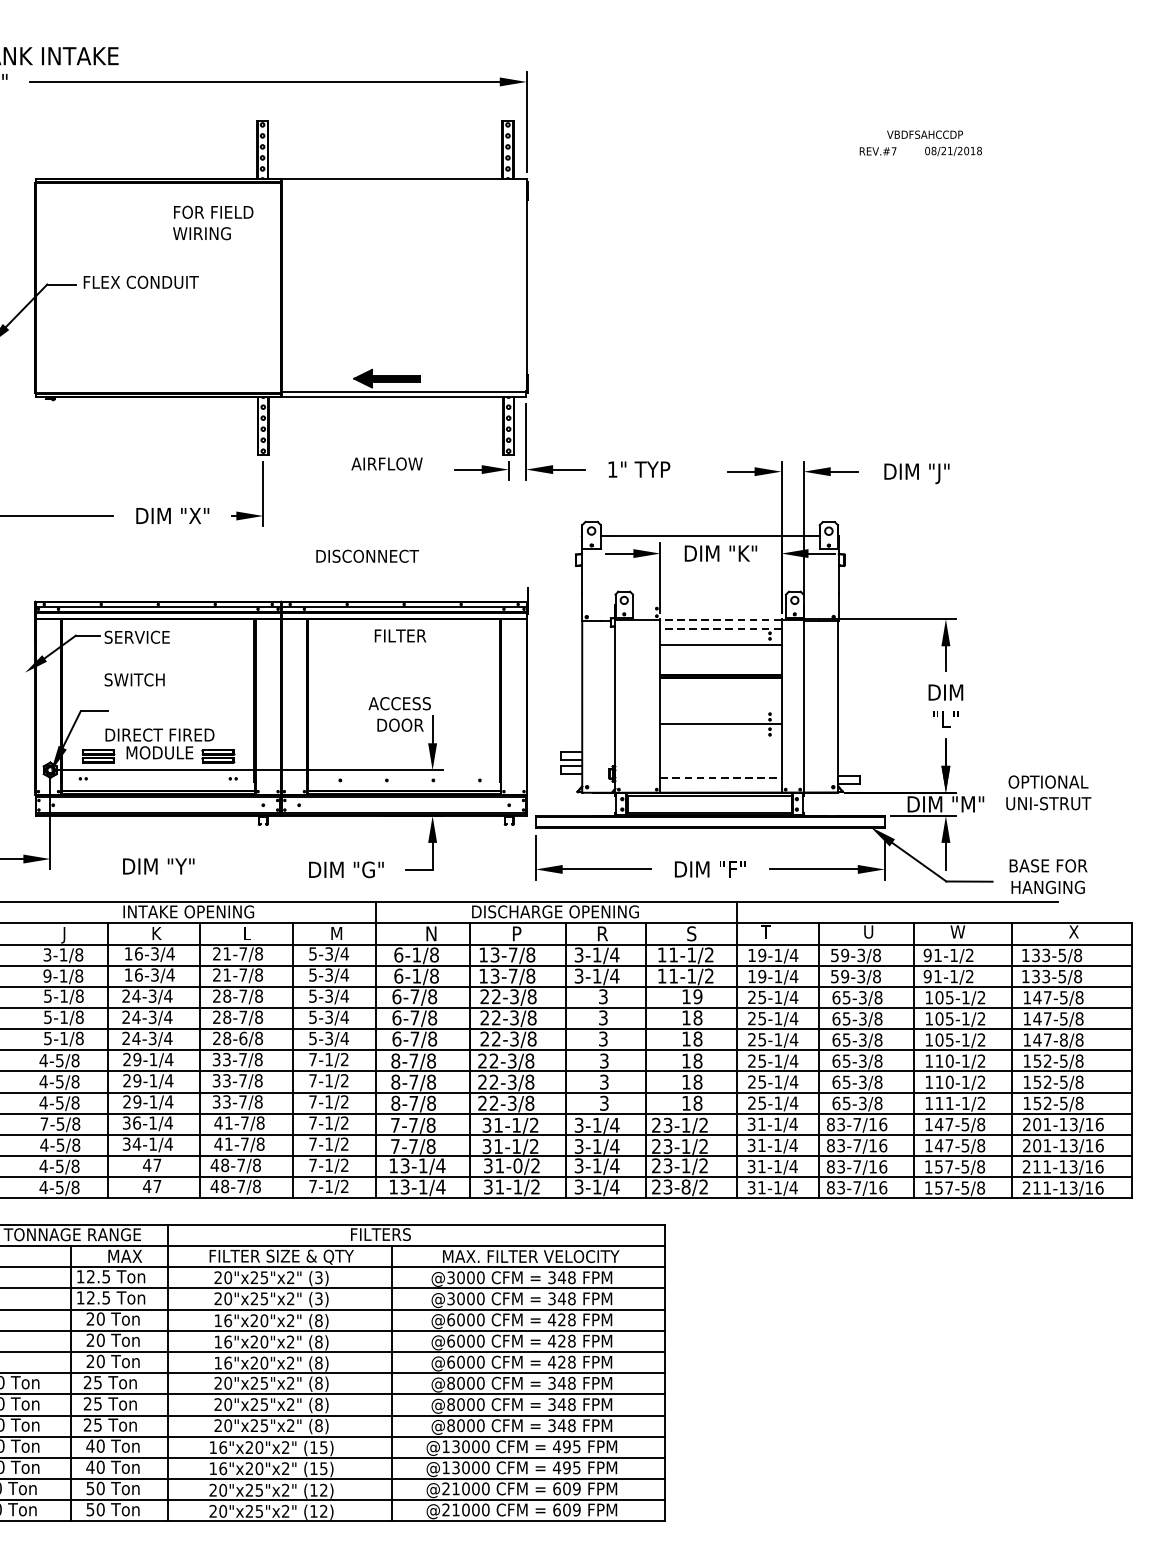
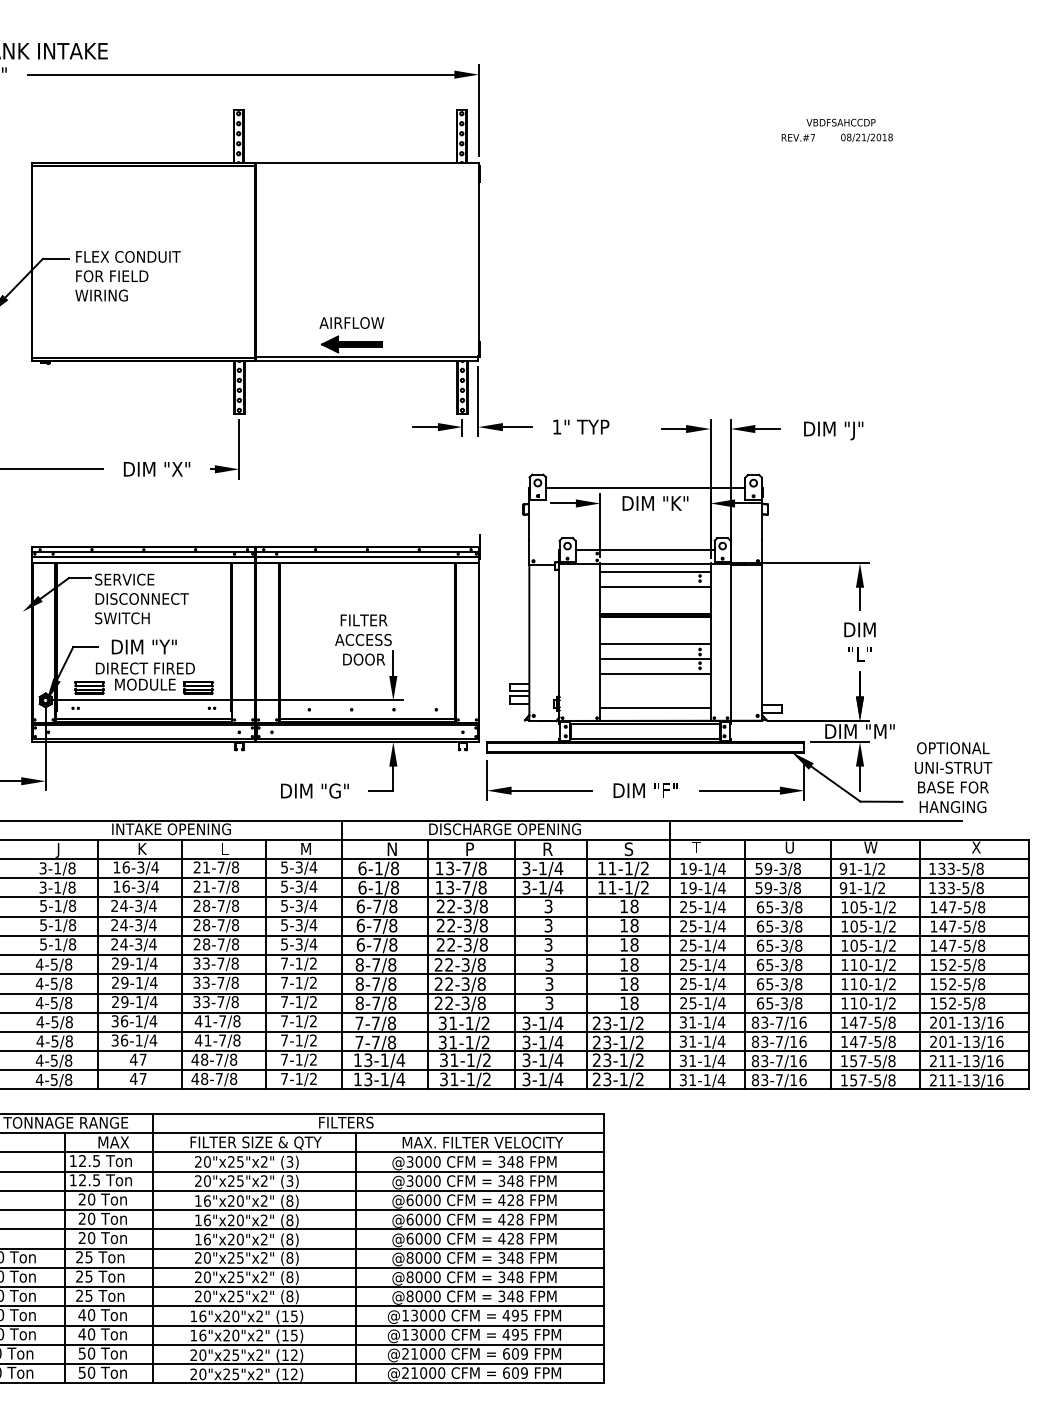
text: (212, 222) -> (111, 285), moved
text: (386, 463) -> (351, 322), moved
text: (366, 555) -> (141, 598), moved
line: (708, 605) -> (644, 550), added
line: (719, 619) -> (654, 563), dashed -> solid
line: (719, 628) -> (654, 571), dashed -> solid
text: (399, 636) -> (363, 620), moved
line: (720, 707) -> (655, 643), added
line: (720, 741) -> (655, 674), added
line: (720, 777) -> (655, 707), dashed -> solid
text: (1048, 792) -> (953, 757), moved
text: (157, 865) -> (143, 646), moved
text: (46, 975) -> (42, 887), 9-1/8 -> 3-1/8
text: (697, 996) -> (634, 906), 19 -> 18
text: (242, 1038) -> (220, 944), 28-6/8 -> 28-7/8
text: (1063, 1039) -> (966, 945), 147-8/8 -> 147-5/8
text: (949, 1103) -> (863, 1003), 111-1/2 -> 110-1/2
text: (44, 1124) -> (40, 1022), 7-5/8 -> 4-5/8
text: (136, 1144) -> (124, 1040), 34-1/4 -> 36-1/4
text: (517, 1166) -> (470, 1060), 31-0/2 -> 31-1/2
text: (685, 1187) -> (623, 1079), 23-8/2 -> 23-1/2

